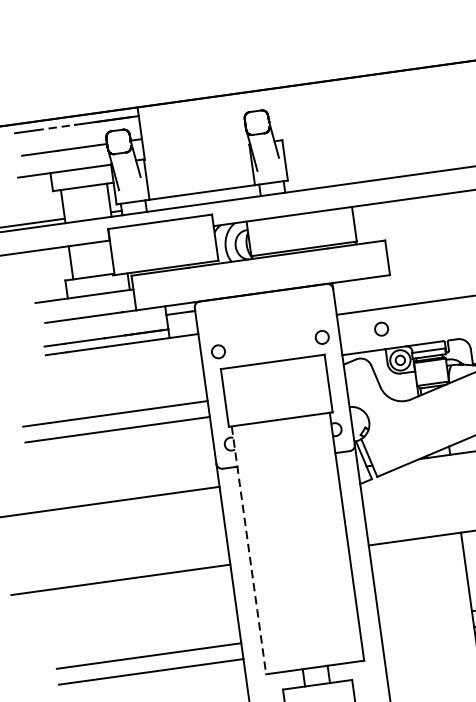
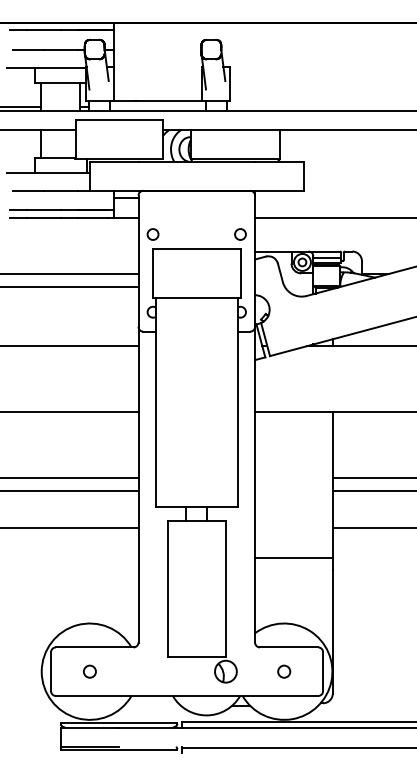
line: (54, 127) -> (43, 30), dashed -> solid
circle: (381, 329) -> (290, 234), removed
line: (249, 550) -> (155, 402), dashed -> solid

